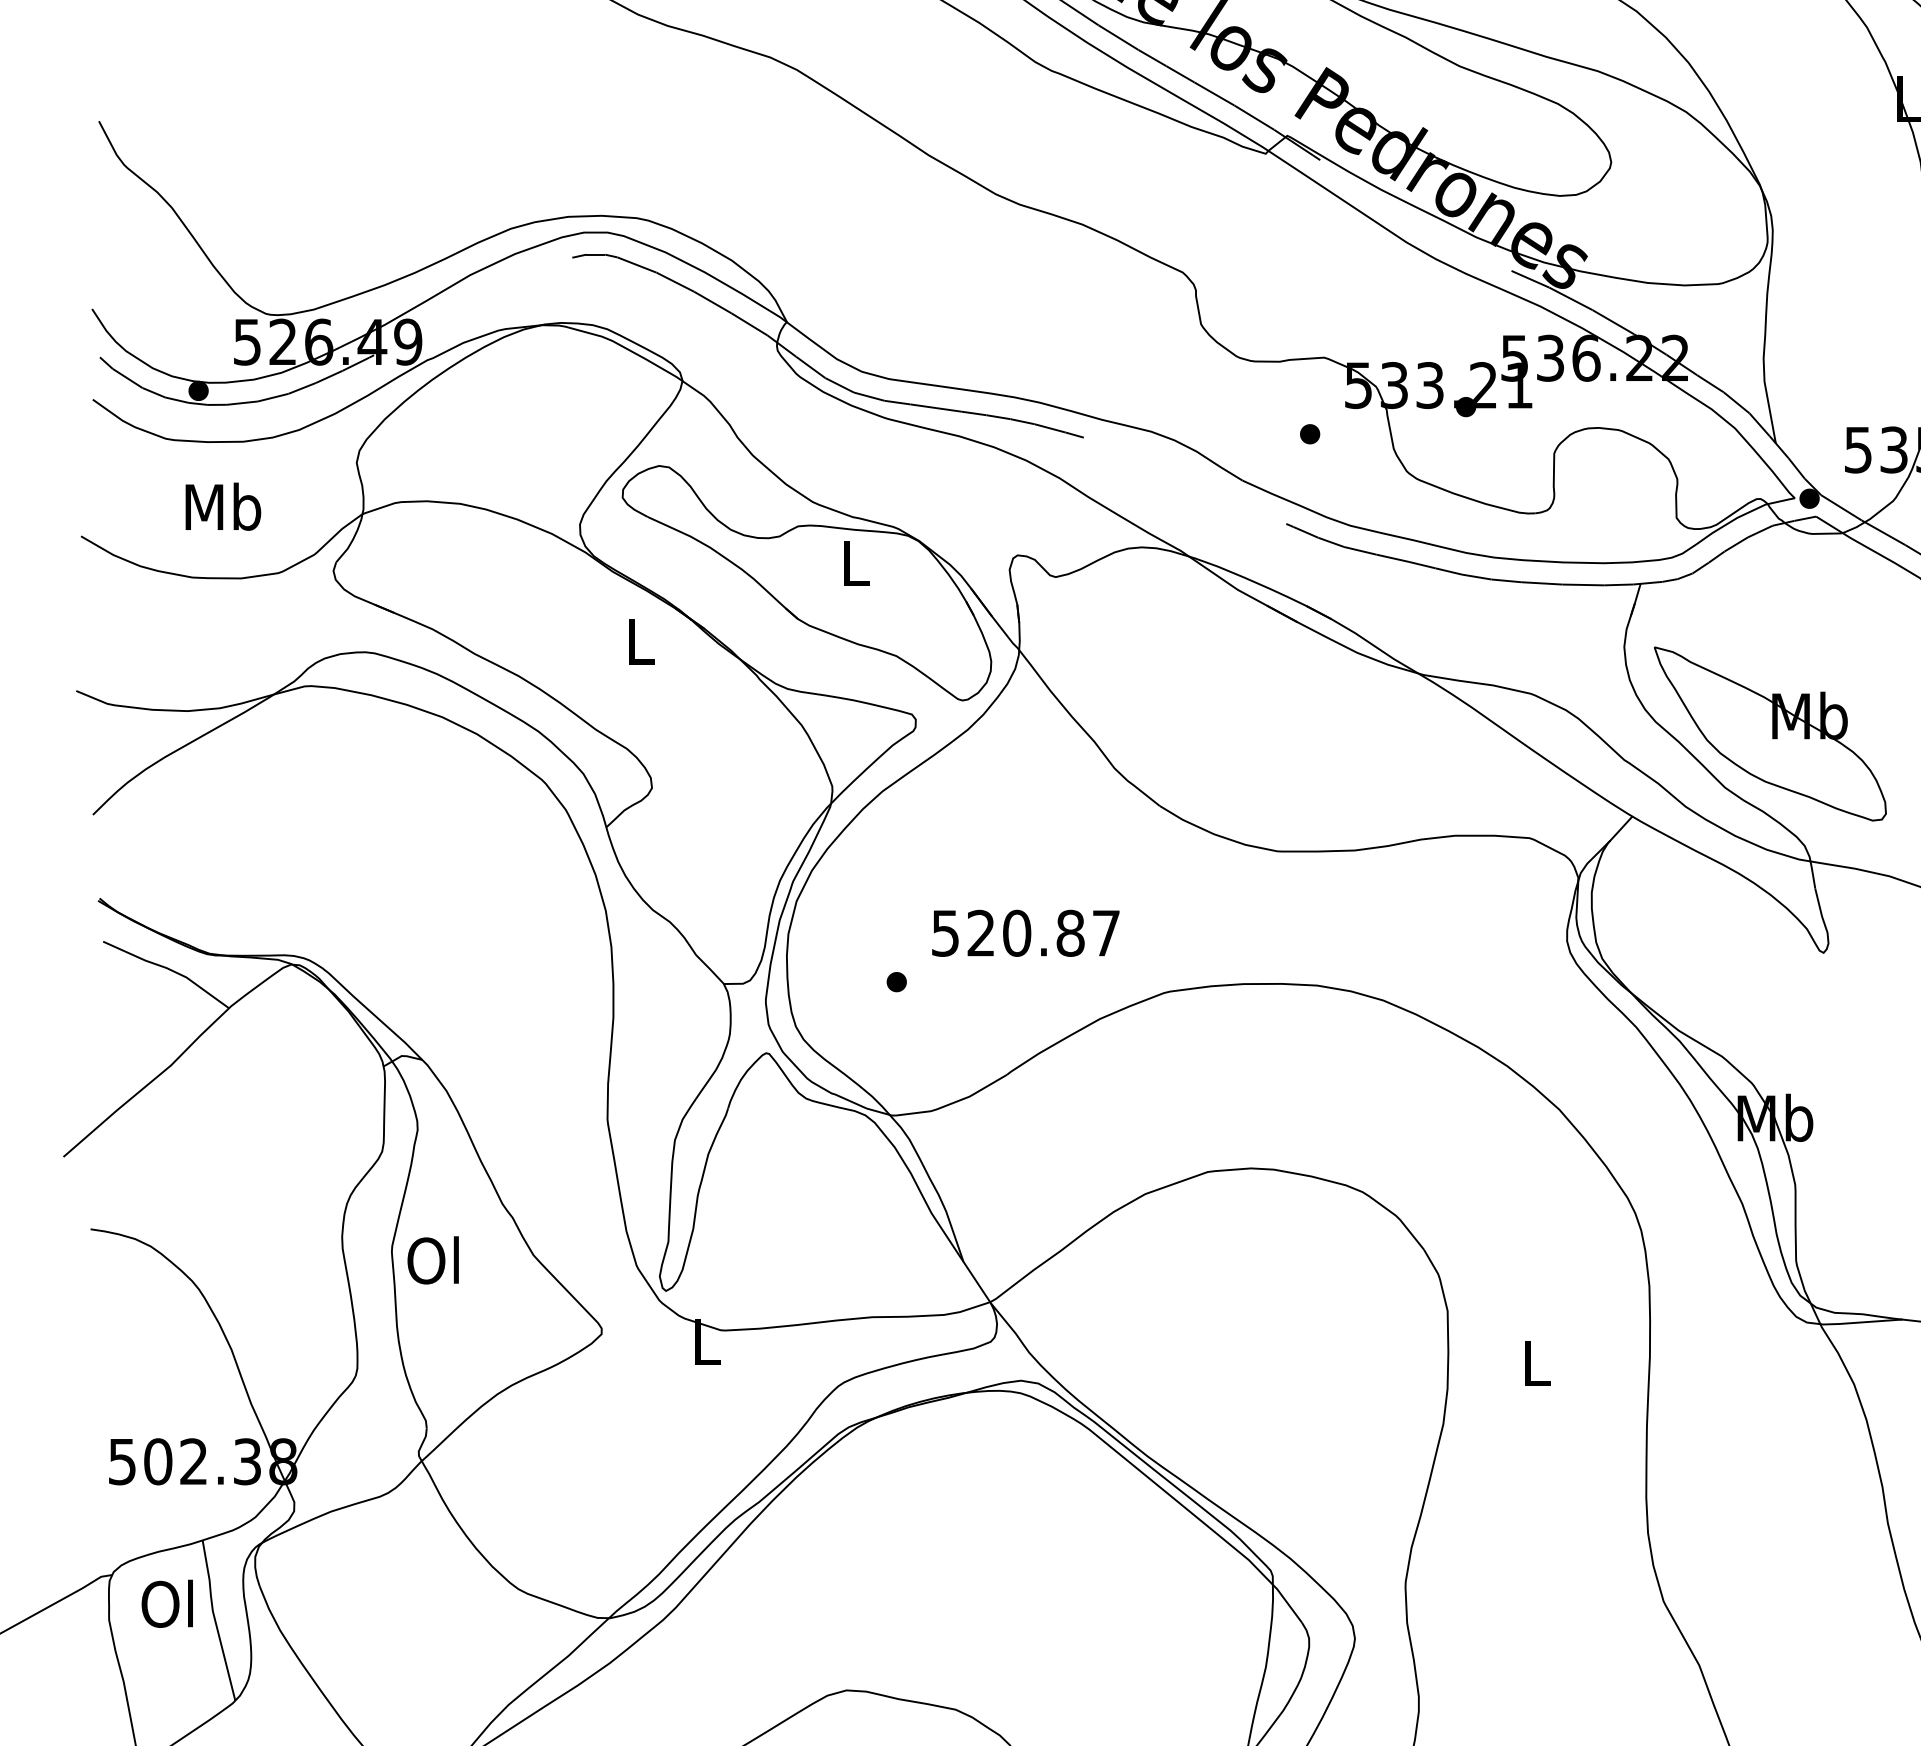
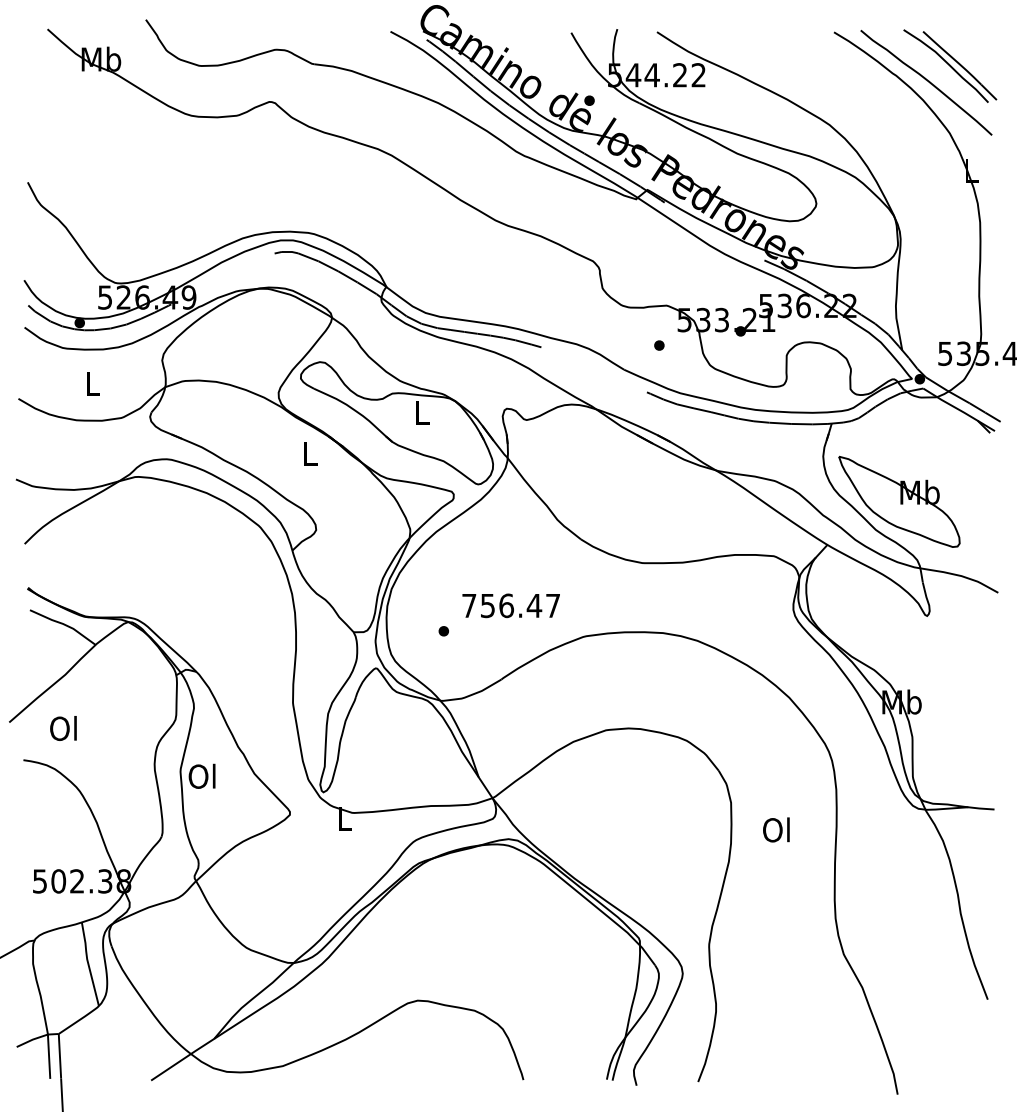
text: (223, 505) -> (92, 382), Mb -> L
text: (1009, 932) -> (502, 605), 520.87 -> 756.47
text: (1534, 1362) -> (776, 829), L -> Ol
text: (167, 1603) -> (63, 728), moved

